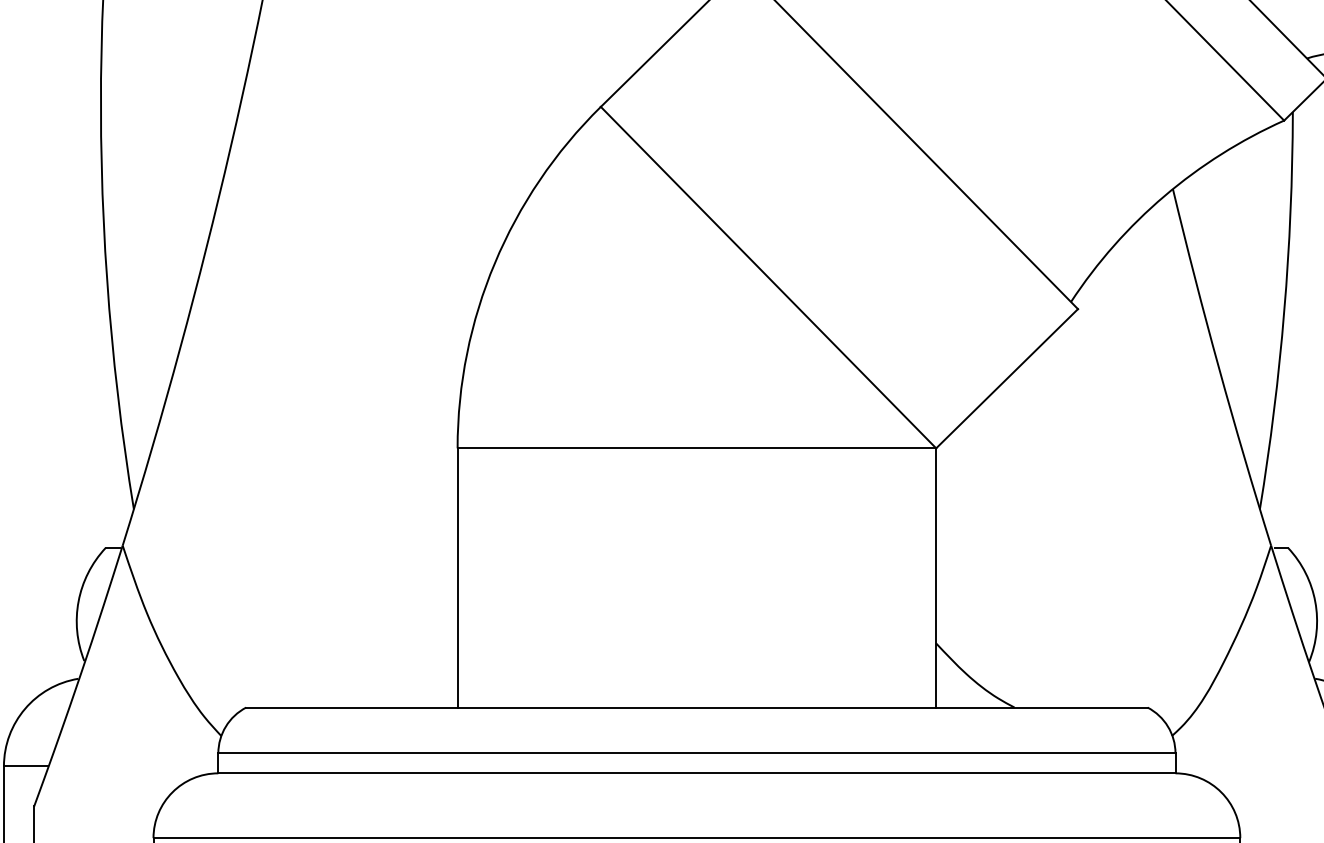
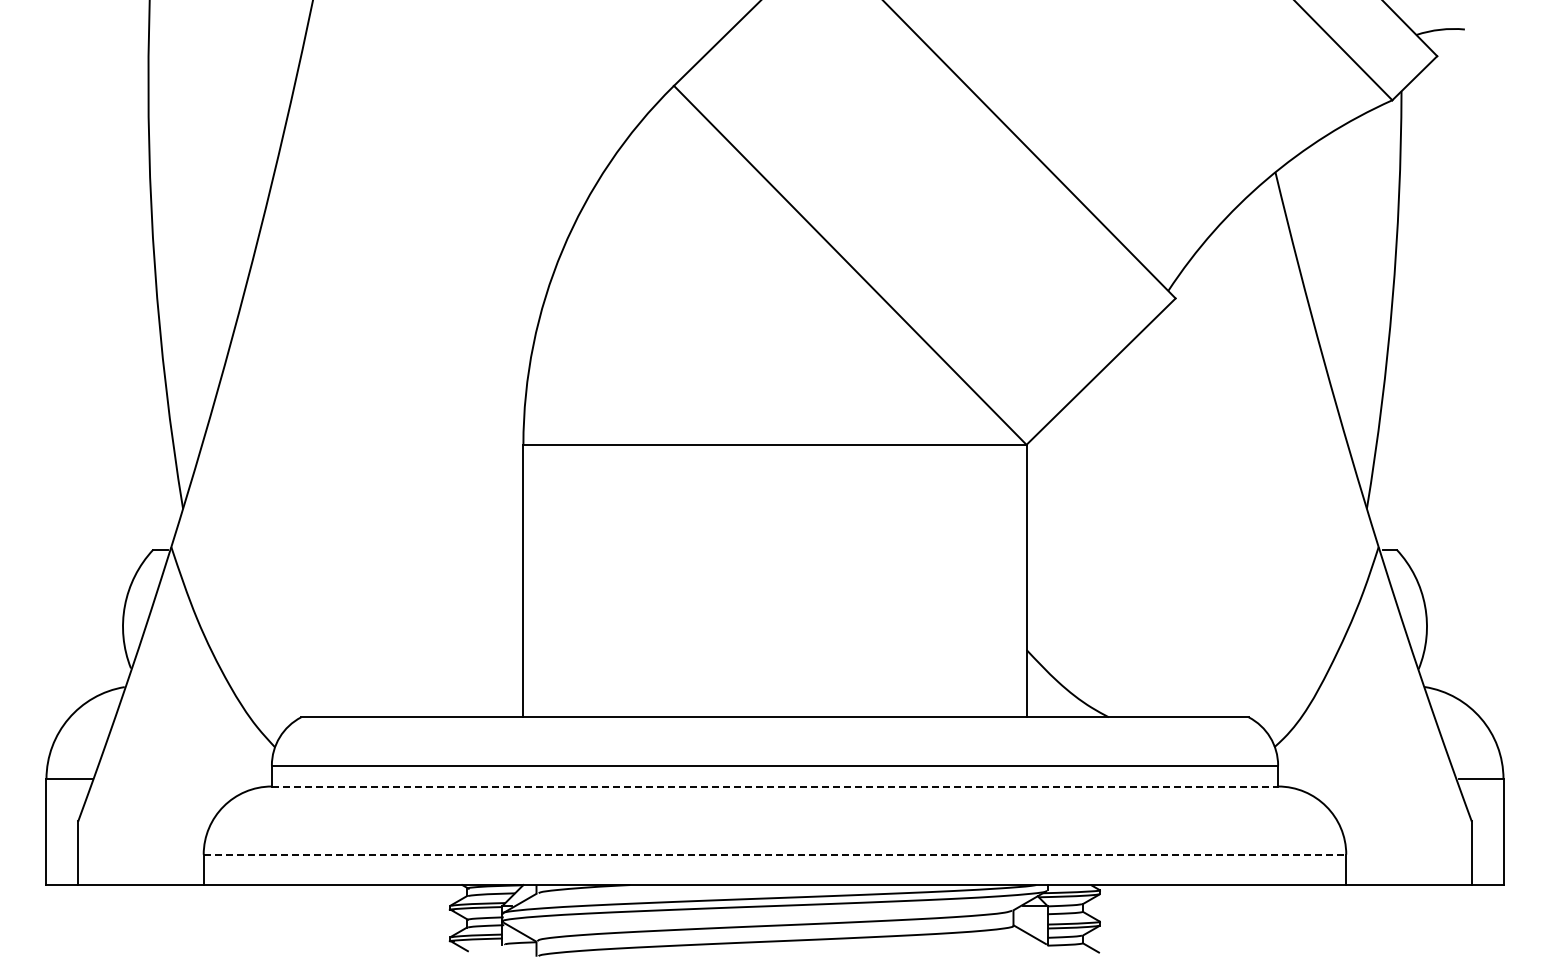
line: (697, 773) -> (775, 786), solid -> dashed
line: (697, 838) -> (775, 854), solid -> dashed

